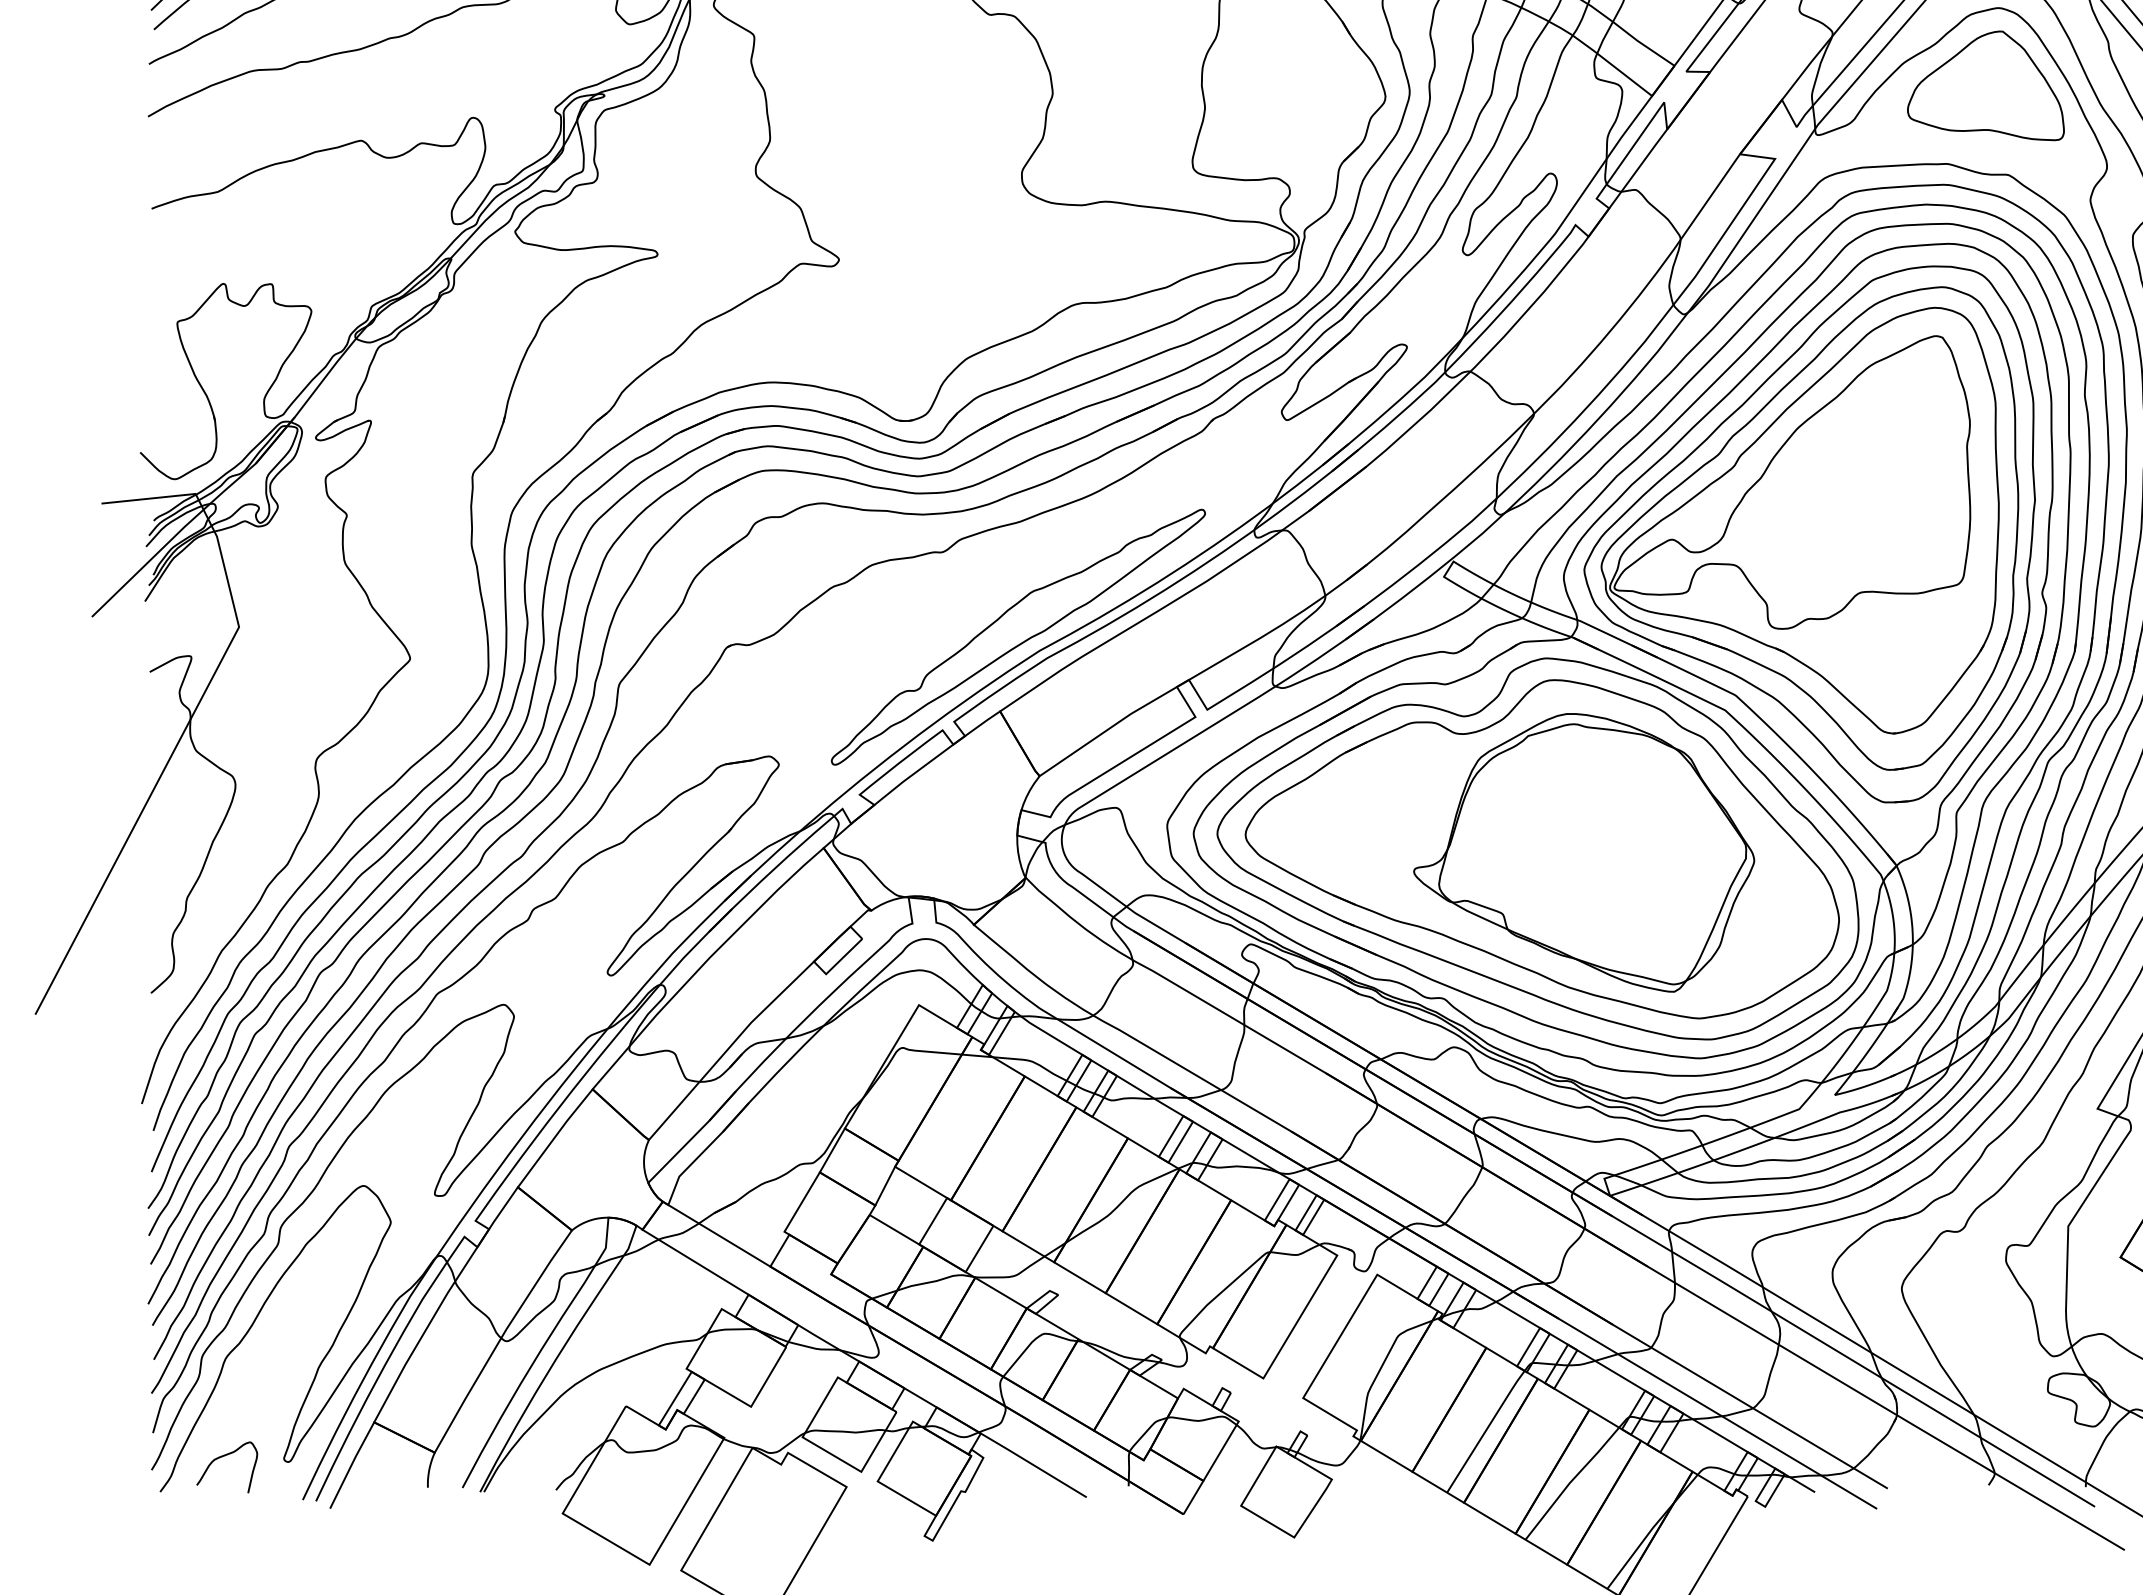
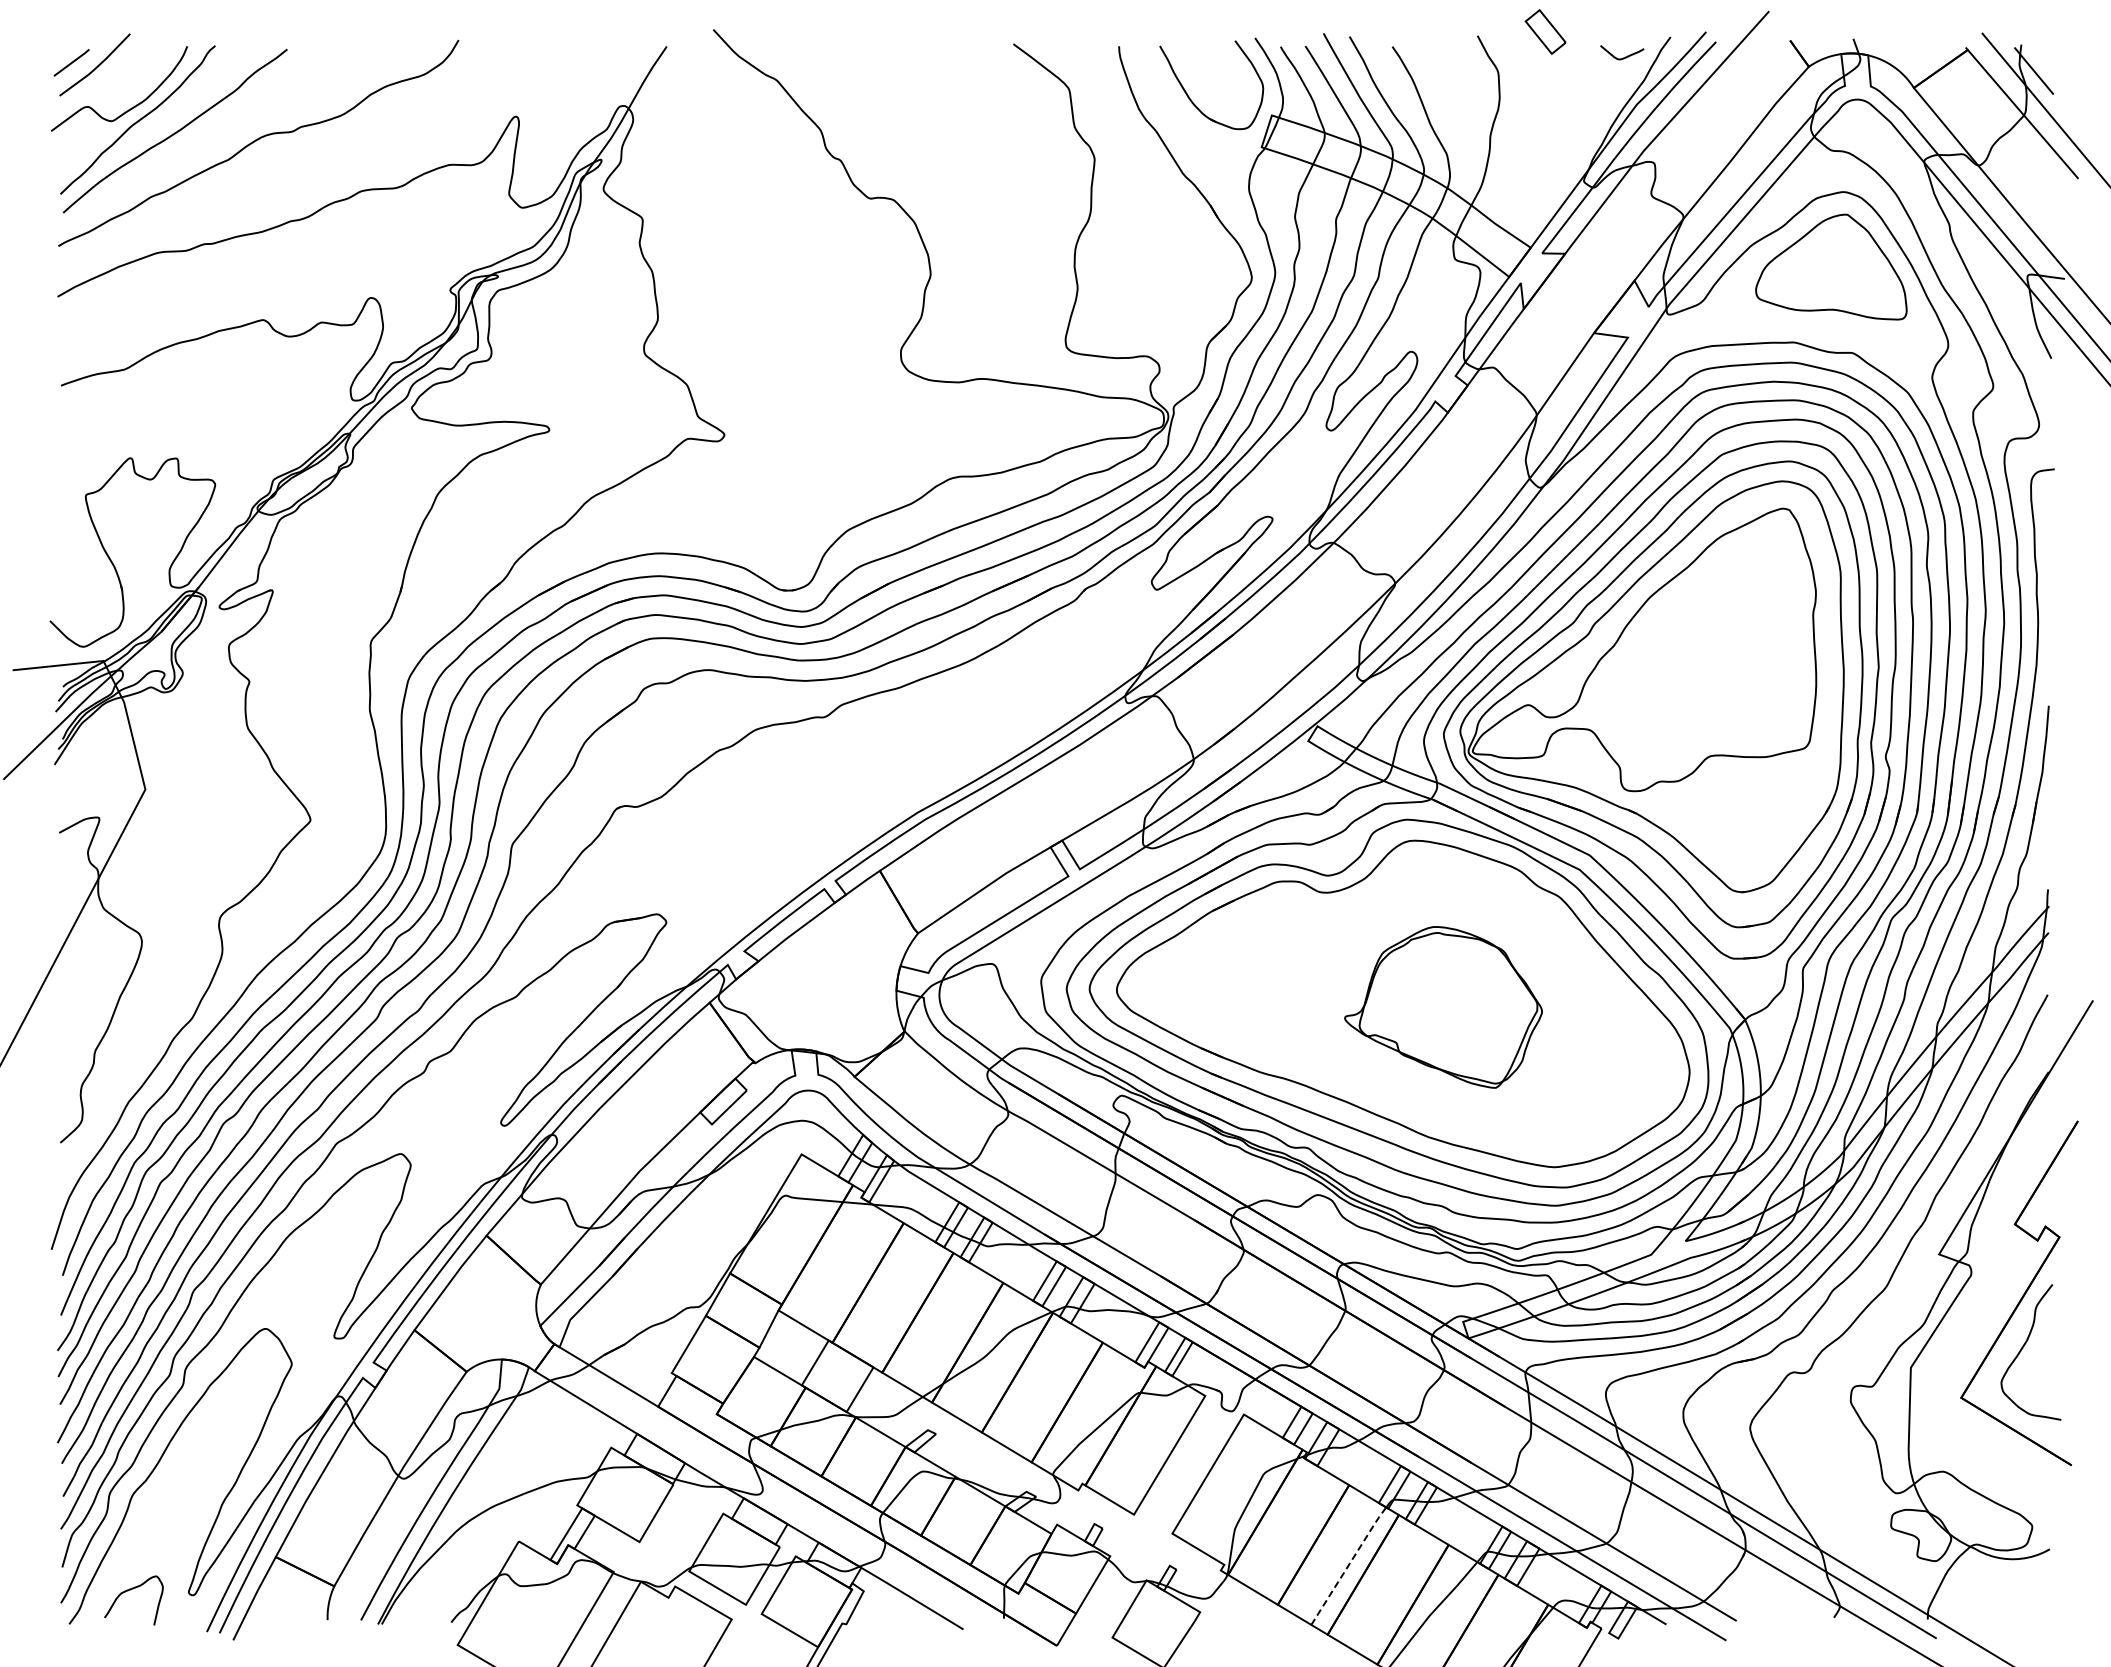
part: (1018, 637) -> (897, 799), removed
part: (1584, 852) -> (1443, 1007), size x0.6
line: (1486, 1430) -> (1349, 1564), solid -> dashed

